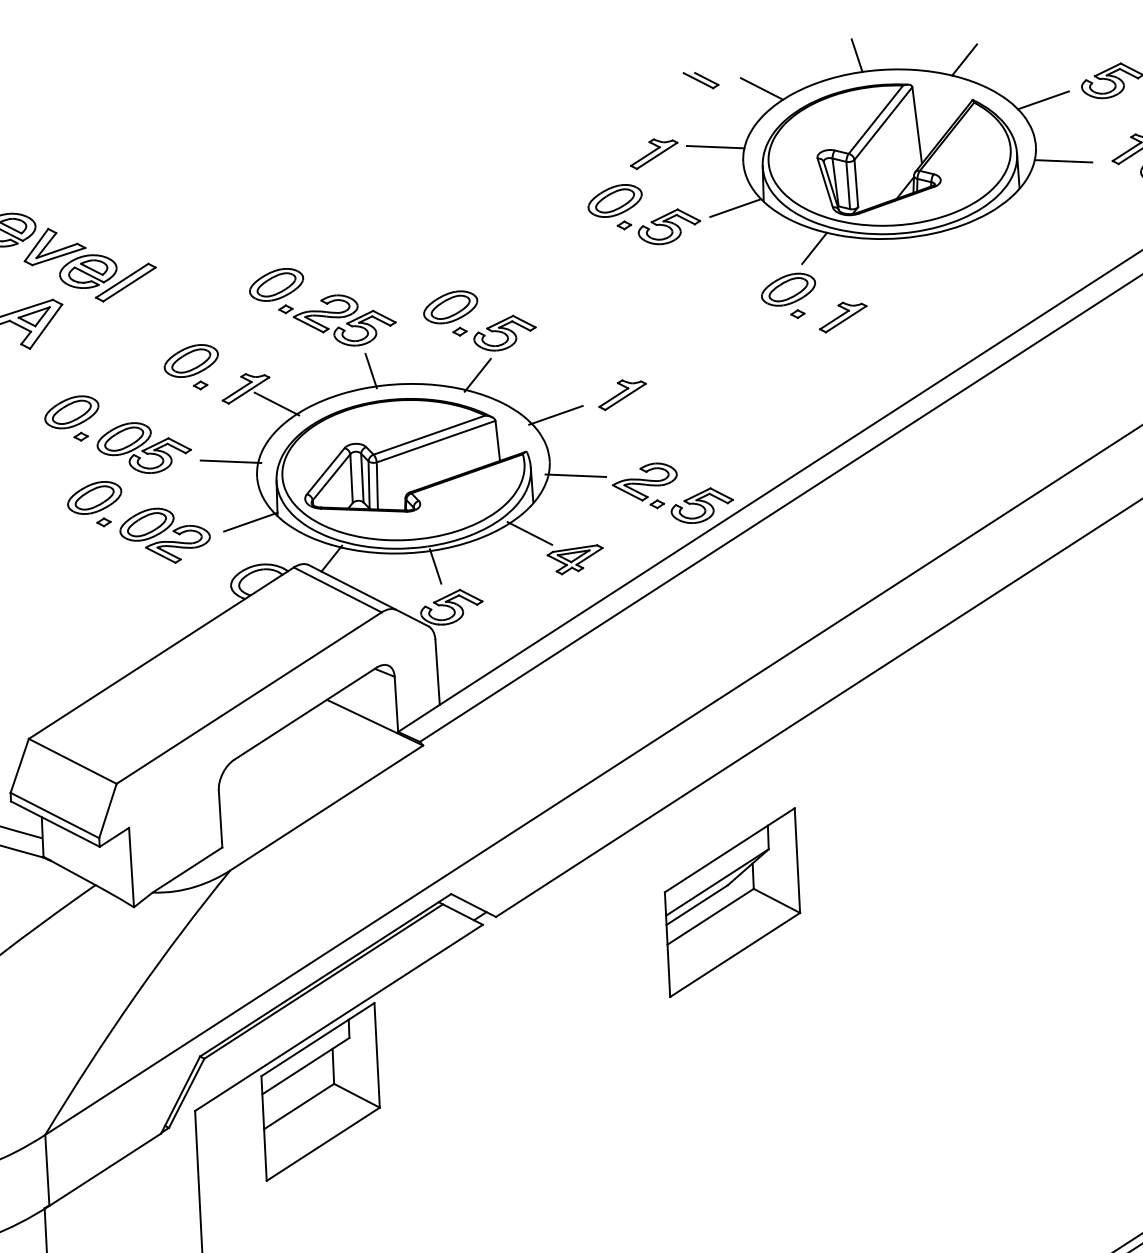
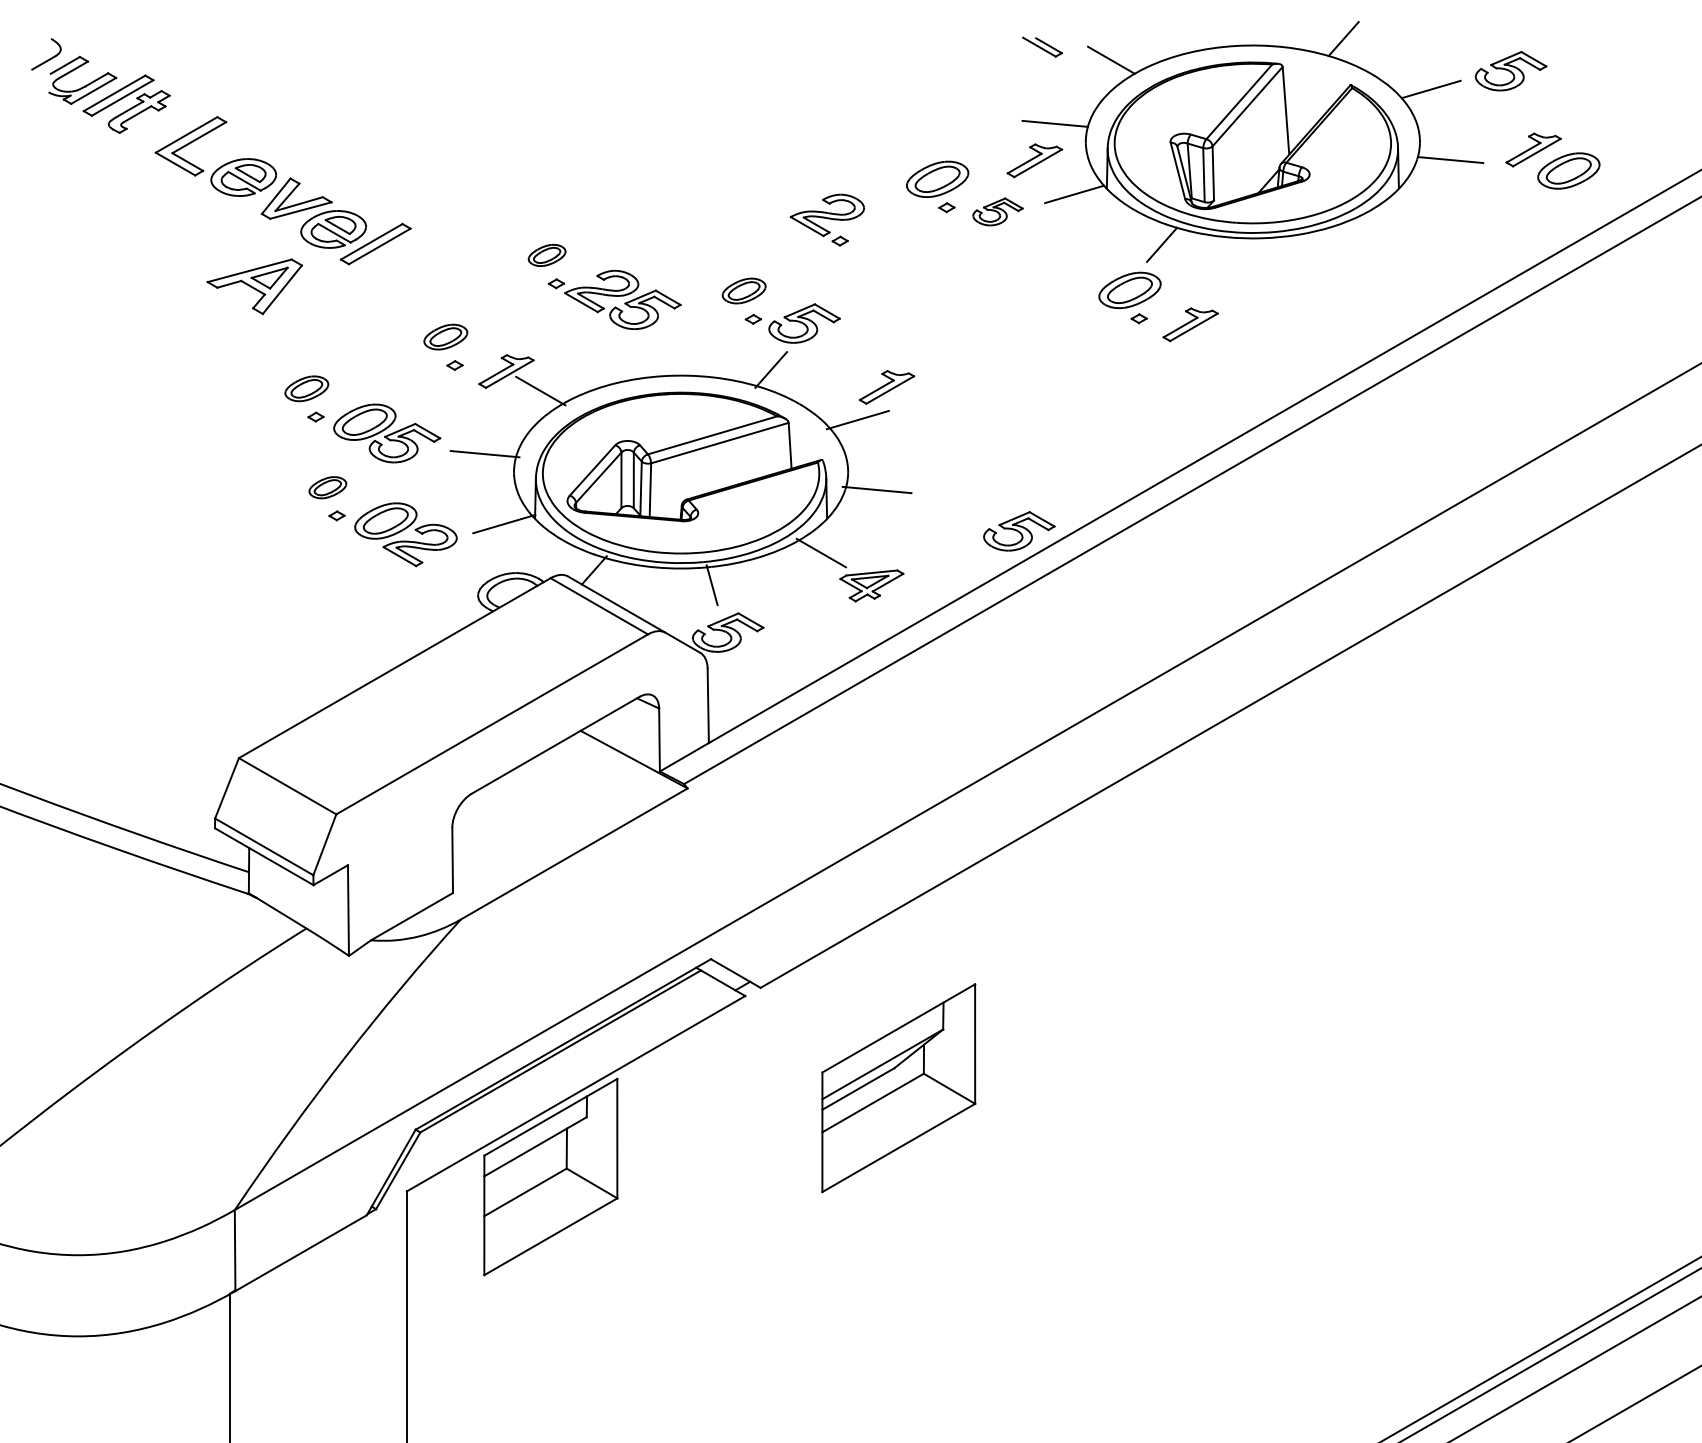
line: (857, 55) -> (1221, 27), removed
part: (653, 153) -> (1034, 160), moved
part: (668, 226) -> (997, 211), size x0.7
part: (275, 285) -> (546, 255), size x0.6
part: (450, 306) -> (743, 290), size x0.7
part: (191, 360) -> (445, 336), size x0.7
line: (370, 370) -> (649, 358), removed
part: (622, 394) -> (886, 387), moved
part: (71, 412) -> (306, 388), size x0.7
part: (644, 485) -> (826, 219), moved
part: (94, 497) -> (327, 487), size x0.6
part: (732, 902) -> (898, 1088), moved

